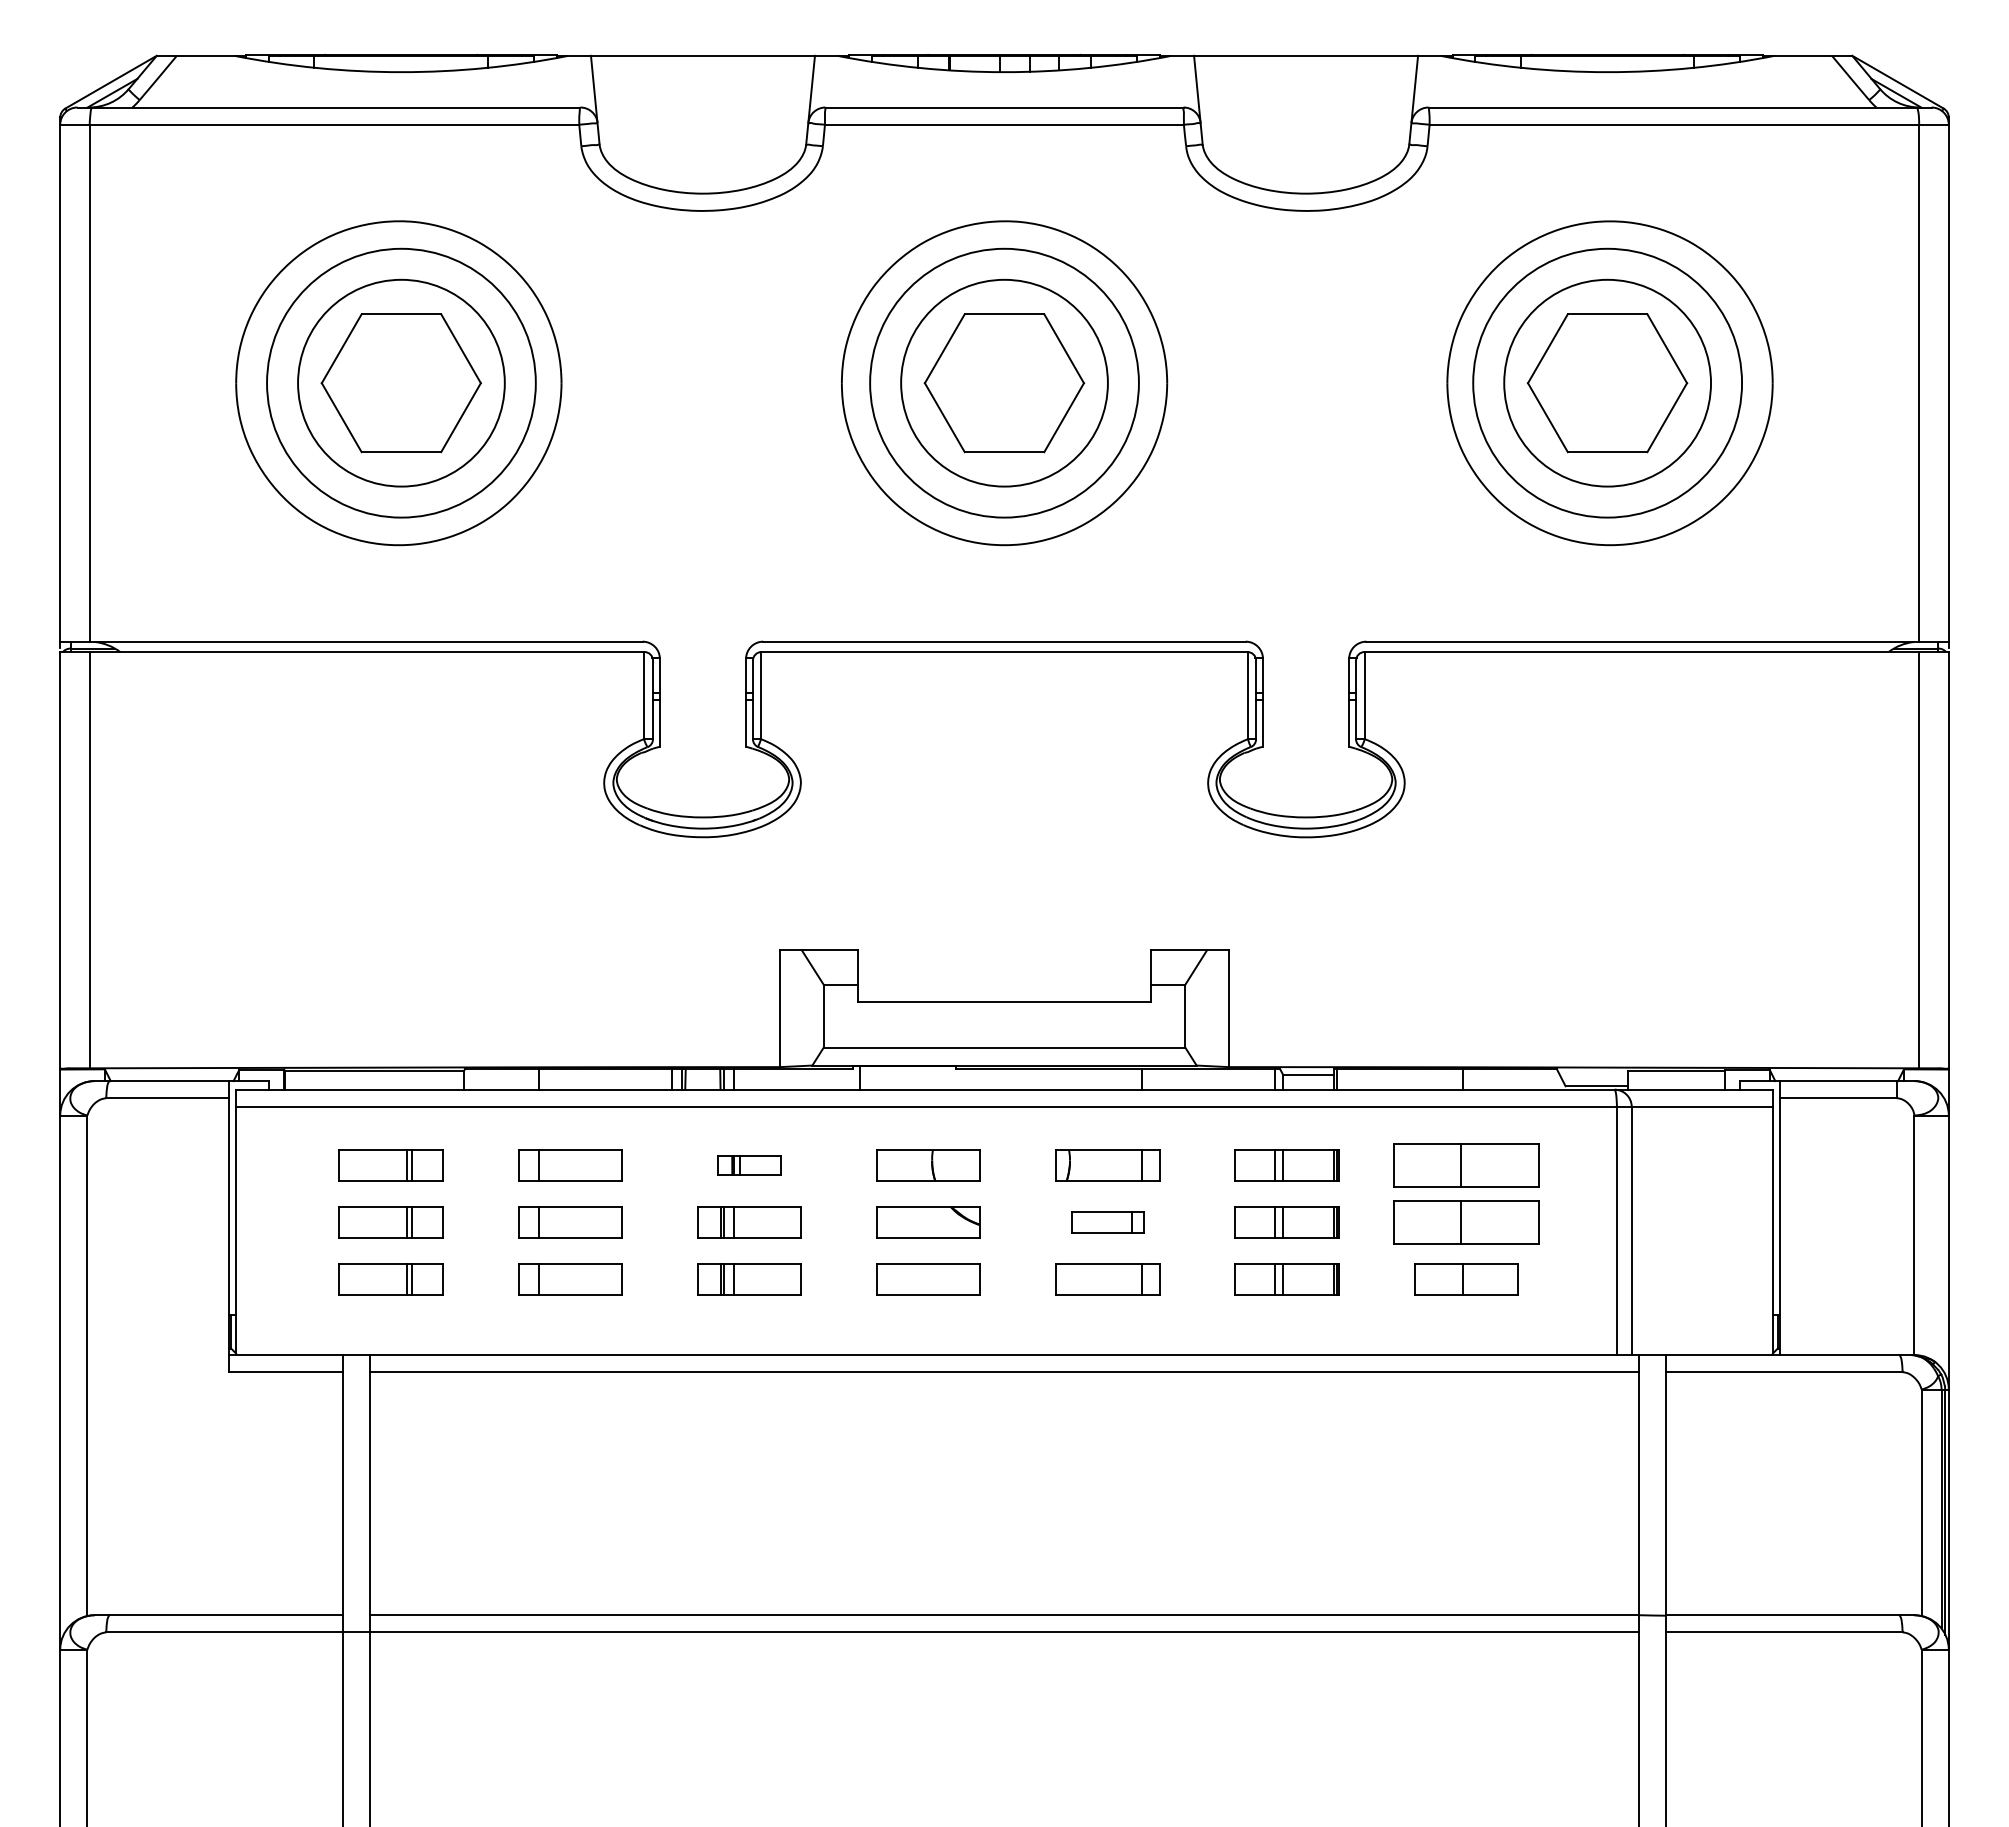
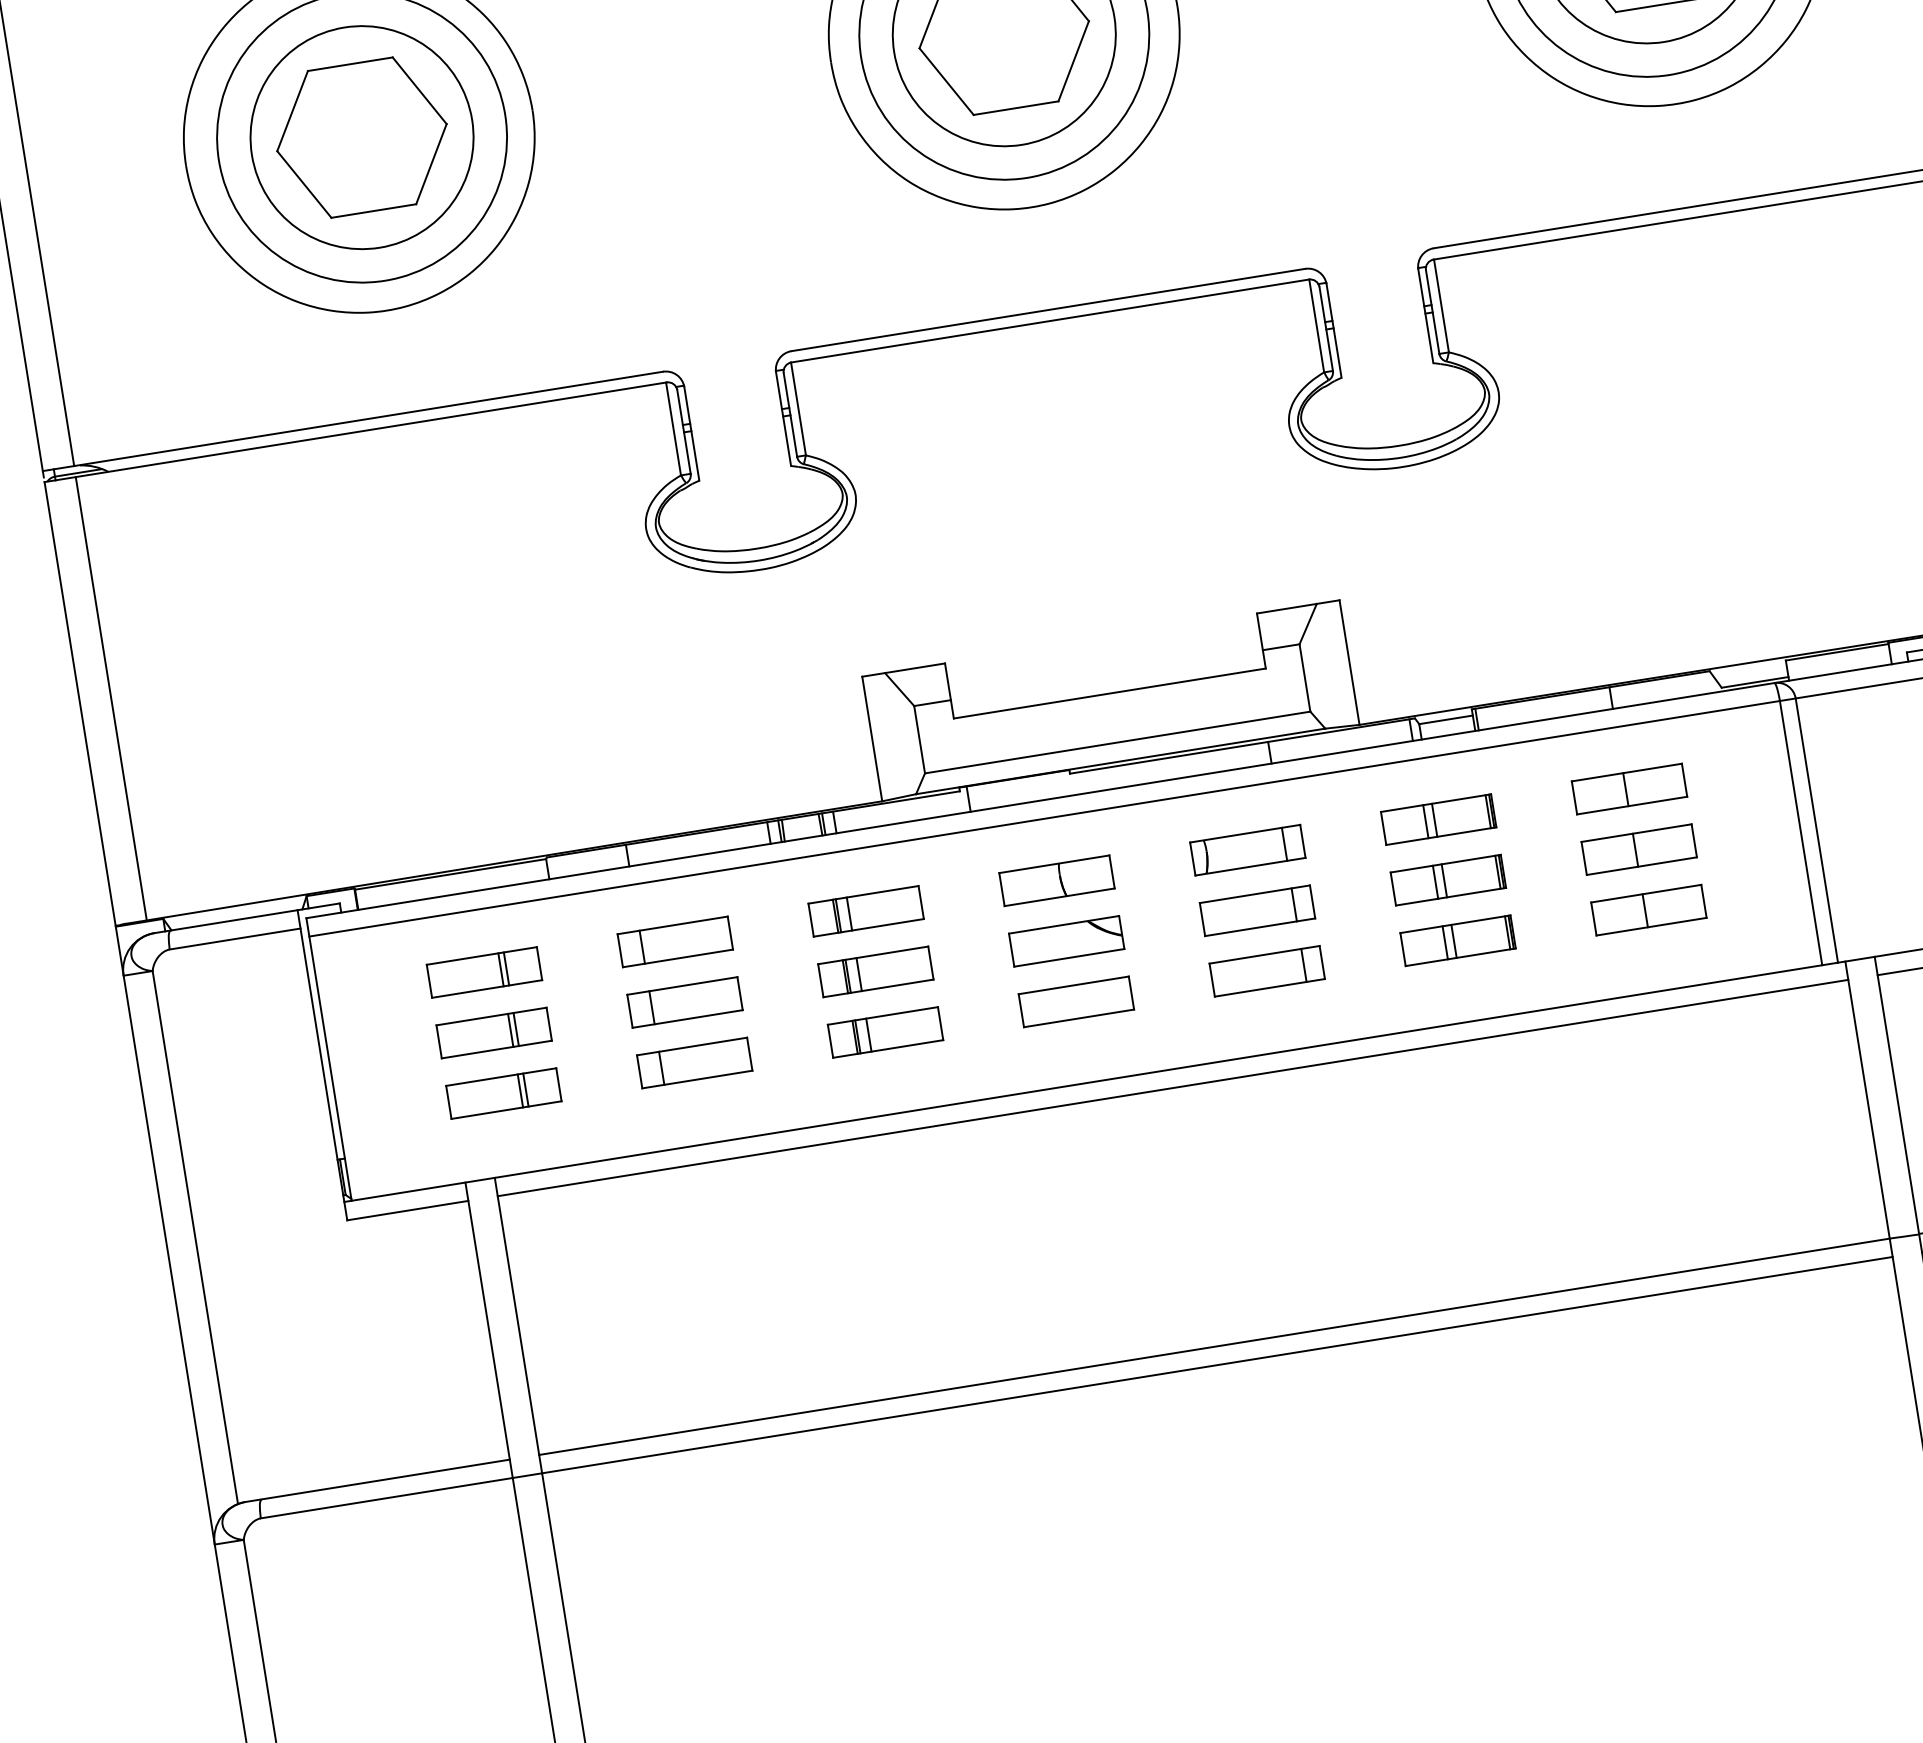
part: (749, 1165) -> (866, 911), size x1.67
part: (1466, 1165) -> (1629, 789), size x0.71
part: (1107, 1222) -> (1257, 910), size x1.43
part: (1466, 1222) -> (1639, 849), size x0.71

